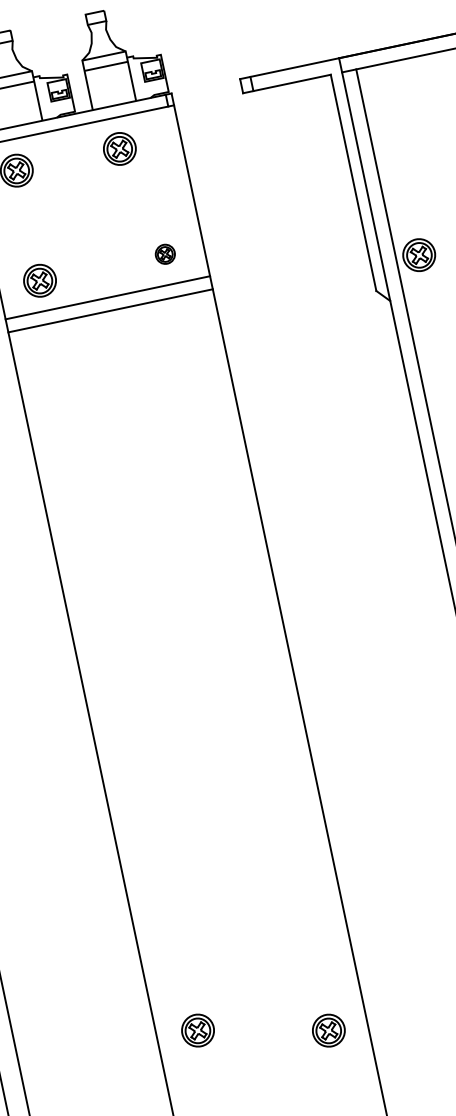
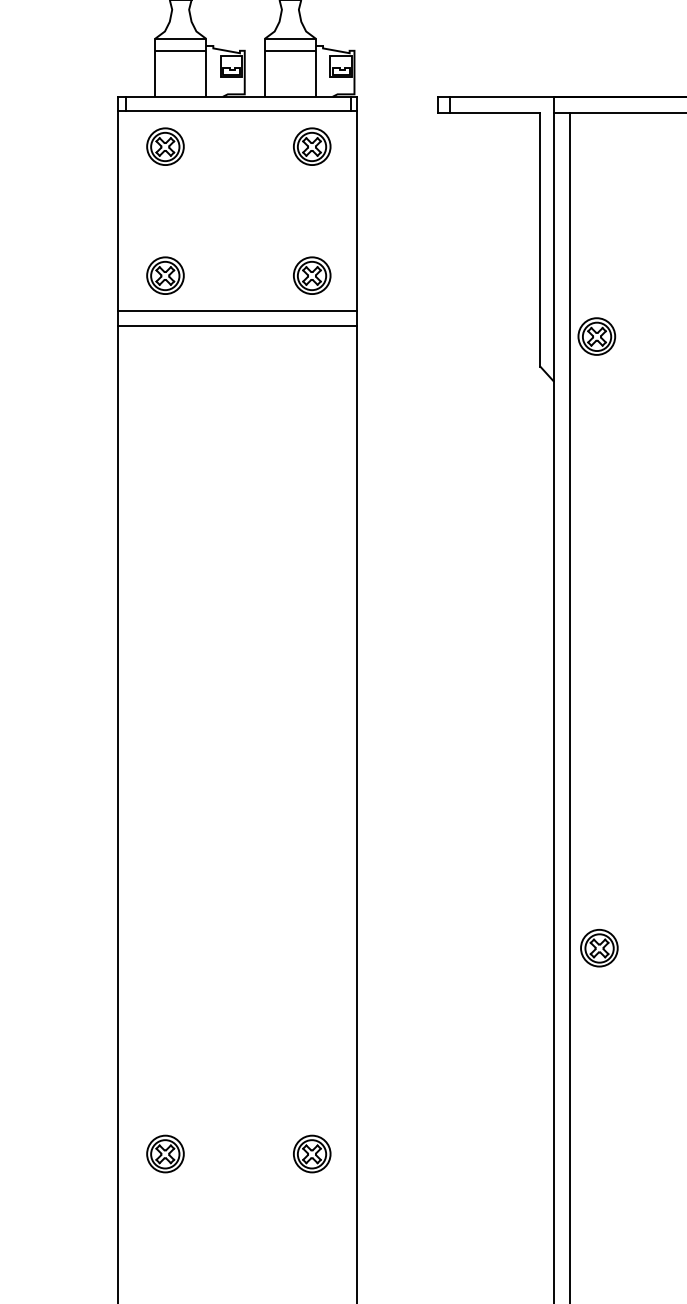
part: (120, 148) -> (312, 146), moved
part: (165, 254) -> (312, 275), size x1.67
part: (329, 1030) -> (312, 1153), moved

